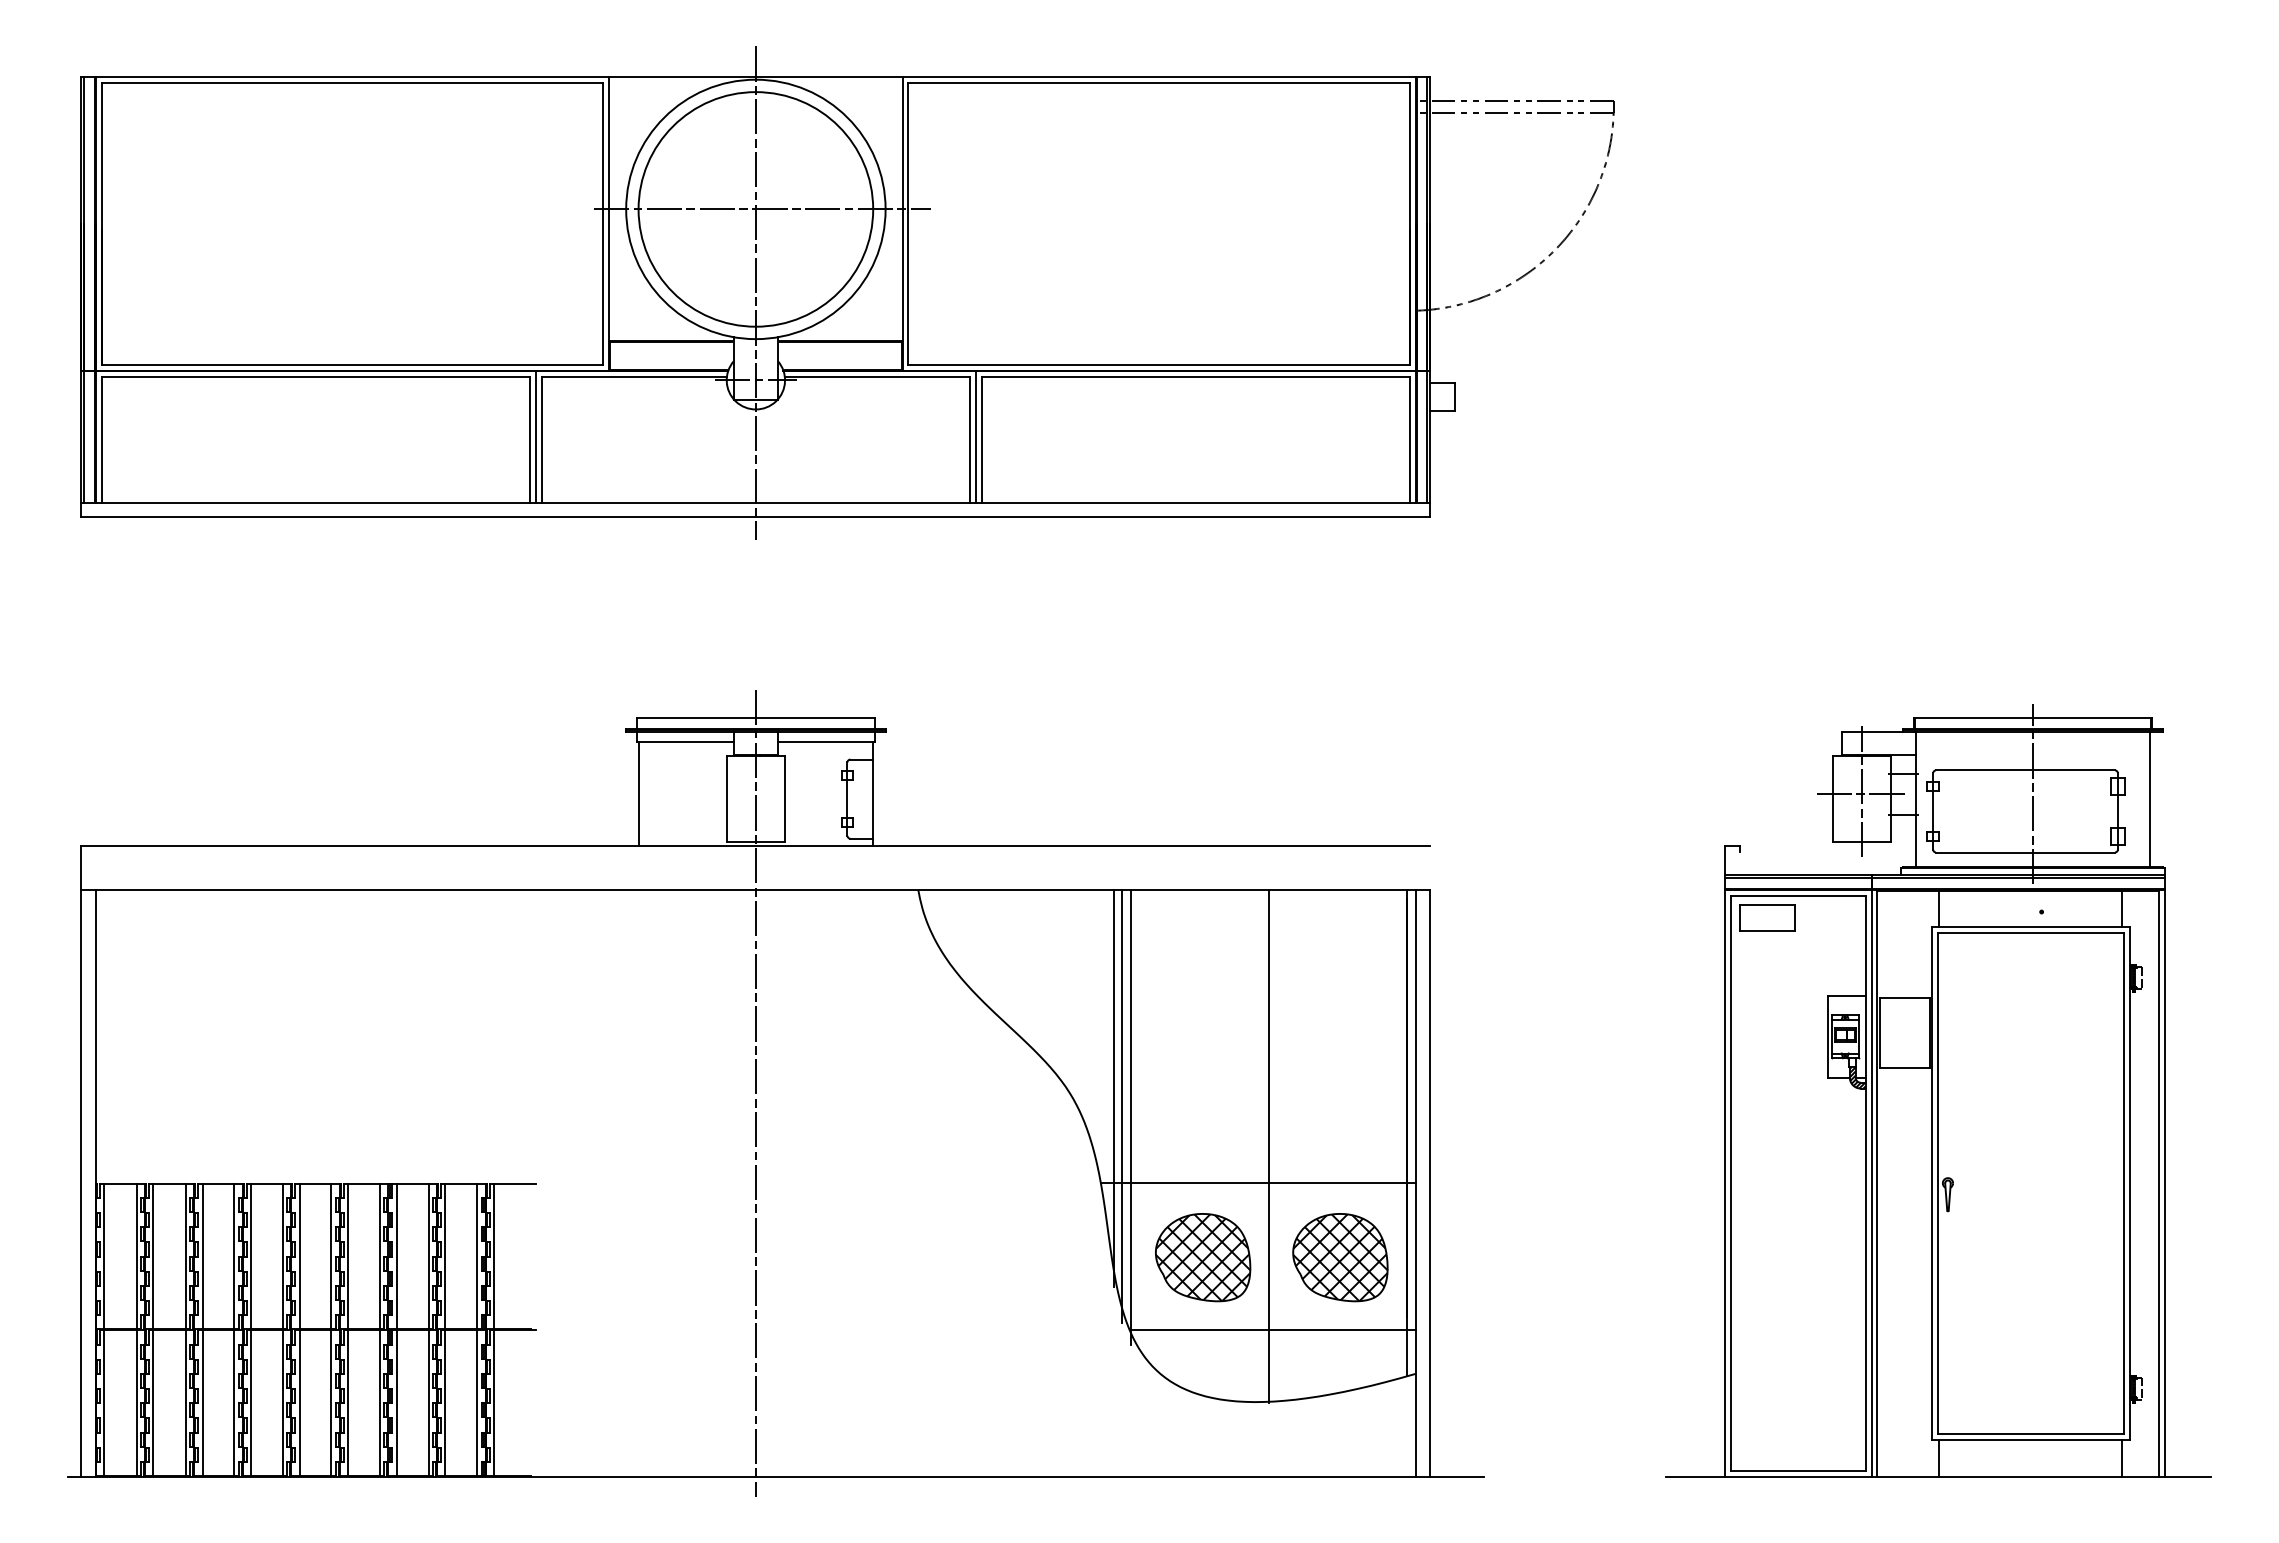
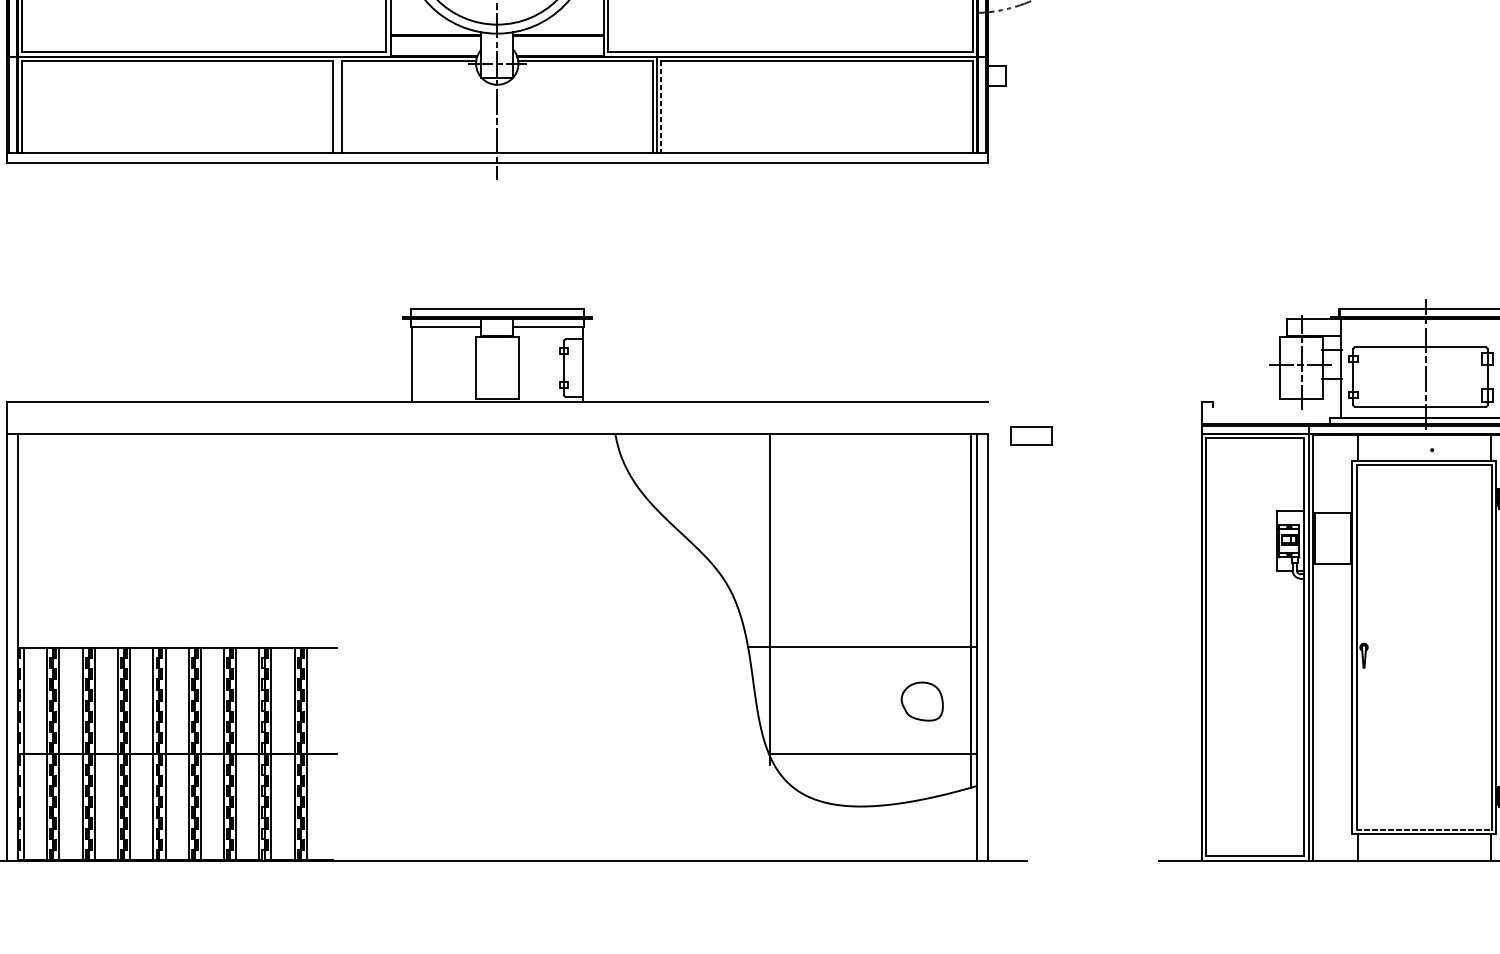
line: (535, 436) -> (337, 104), removed
line: (981, 440) -> (661, 107), solid -> dashed
part: (1767, 917) -> (1031, 436), moved
hatch: (1857, 1077) -> (1298, 570), removed
line: (1113, 1088) -> (757, 578), removed
line: (755, 1092) -> (497, 581), removed
line: (1122, 1106) -> (763, 591), removed
line: (1269, 1146) -> (870, 620), removed
part: (1203, 1257) -> (822, 701), removed
part: (1340, 1257) -> (922, 701), size x0.6
line: (2031, 1434) -> (1424, 830), solid -> dashed

